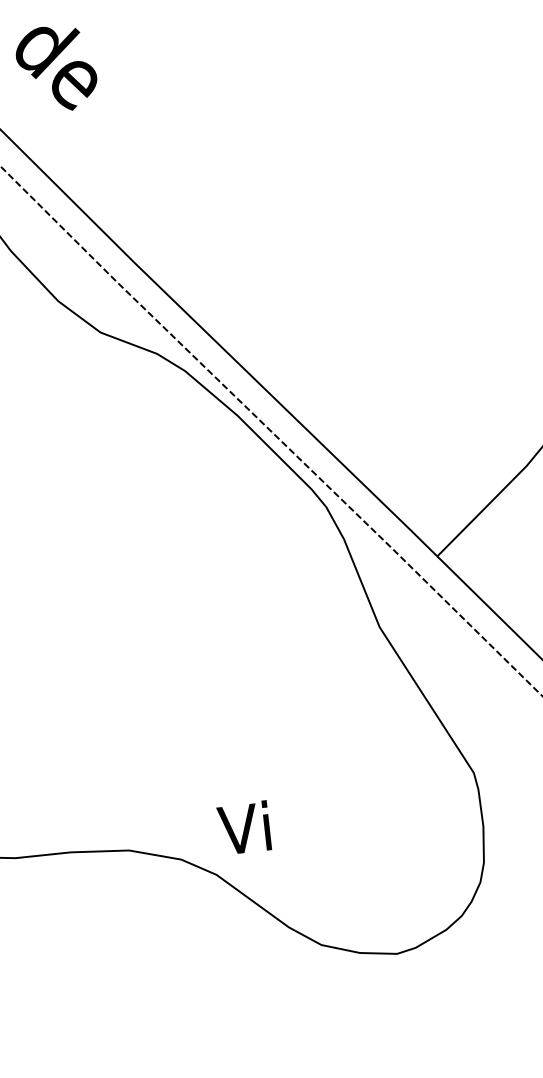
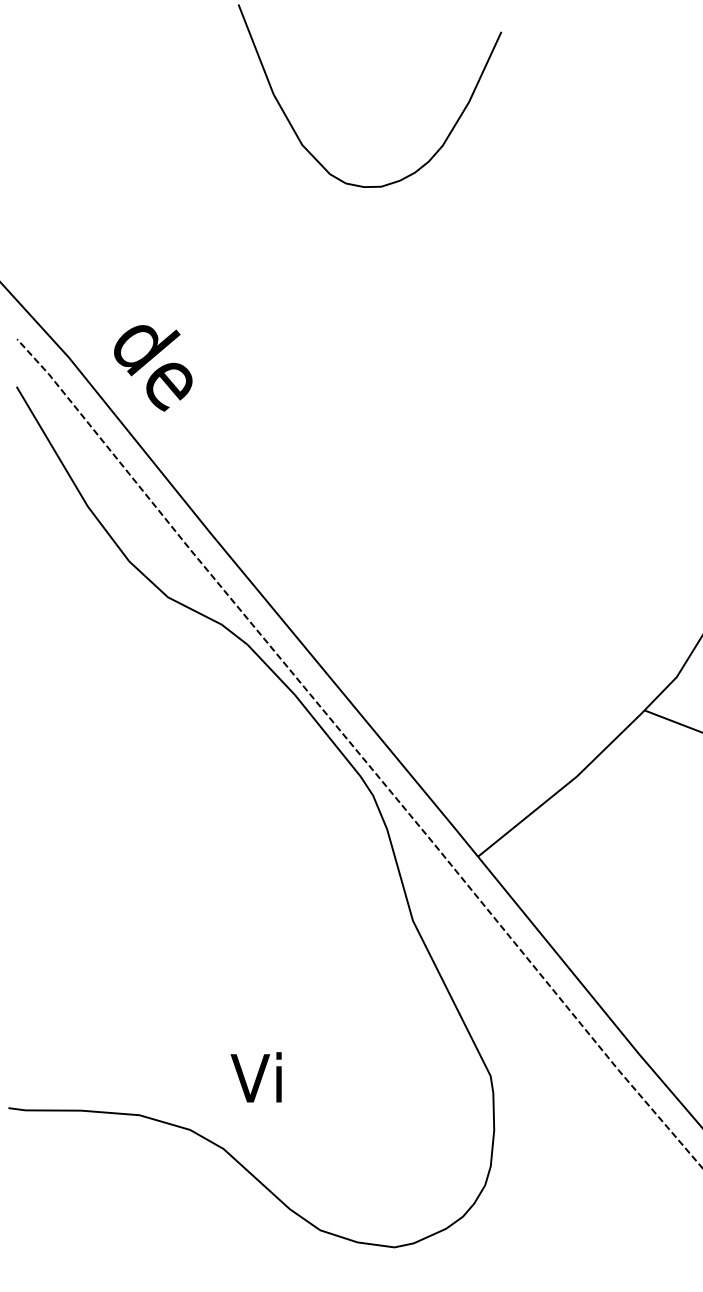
text: (56, 68) -> (153, 368), moved
text: (243, 828) -> (255, 1077), moved

